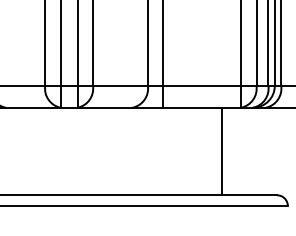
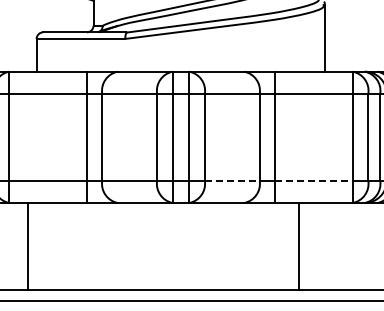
line: (120, 86) -> (232, 181), solid -> dashed
line: (202, 86) -> (314, 181), solid -> dashed
line: (222, 151) -> (299, 246), moved

